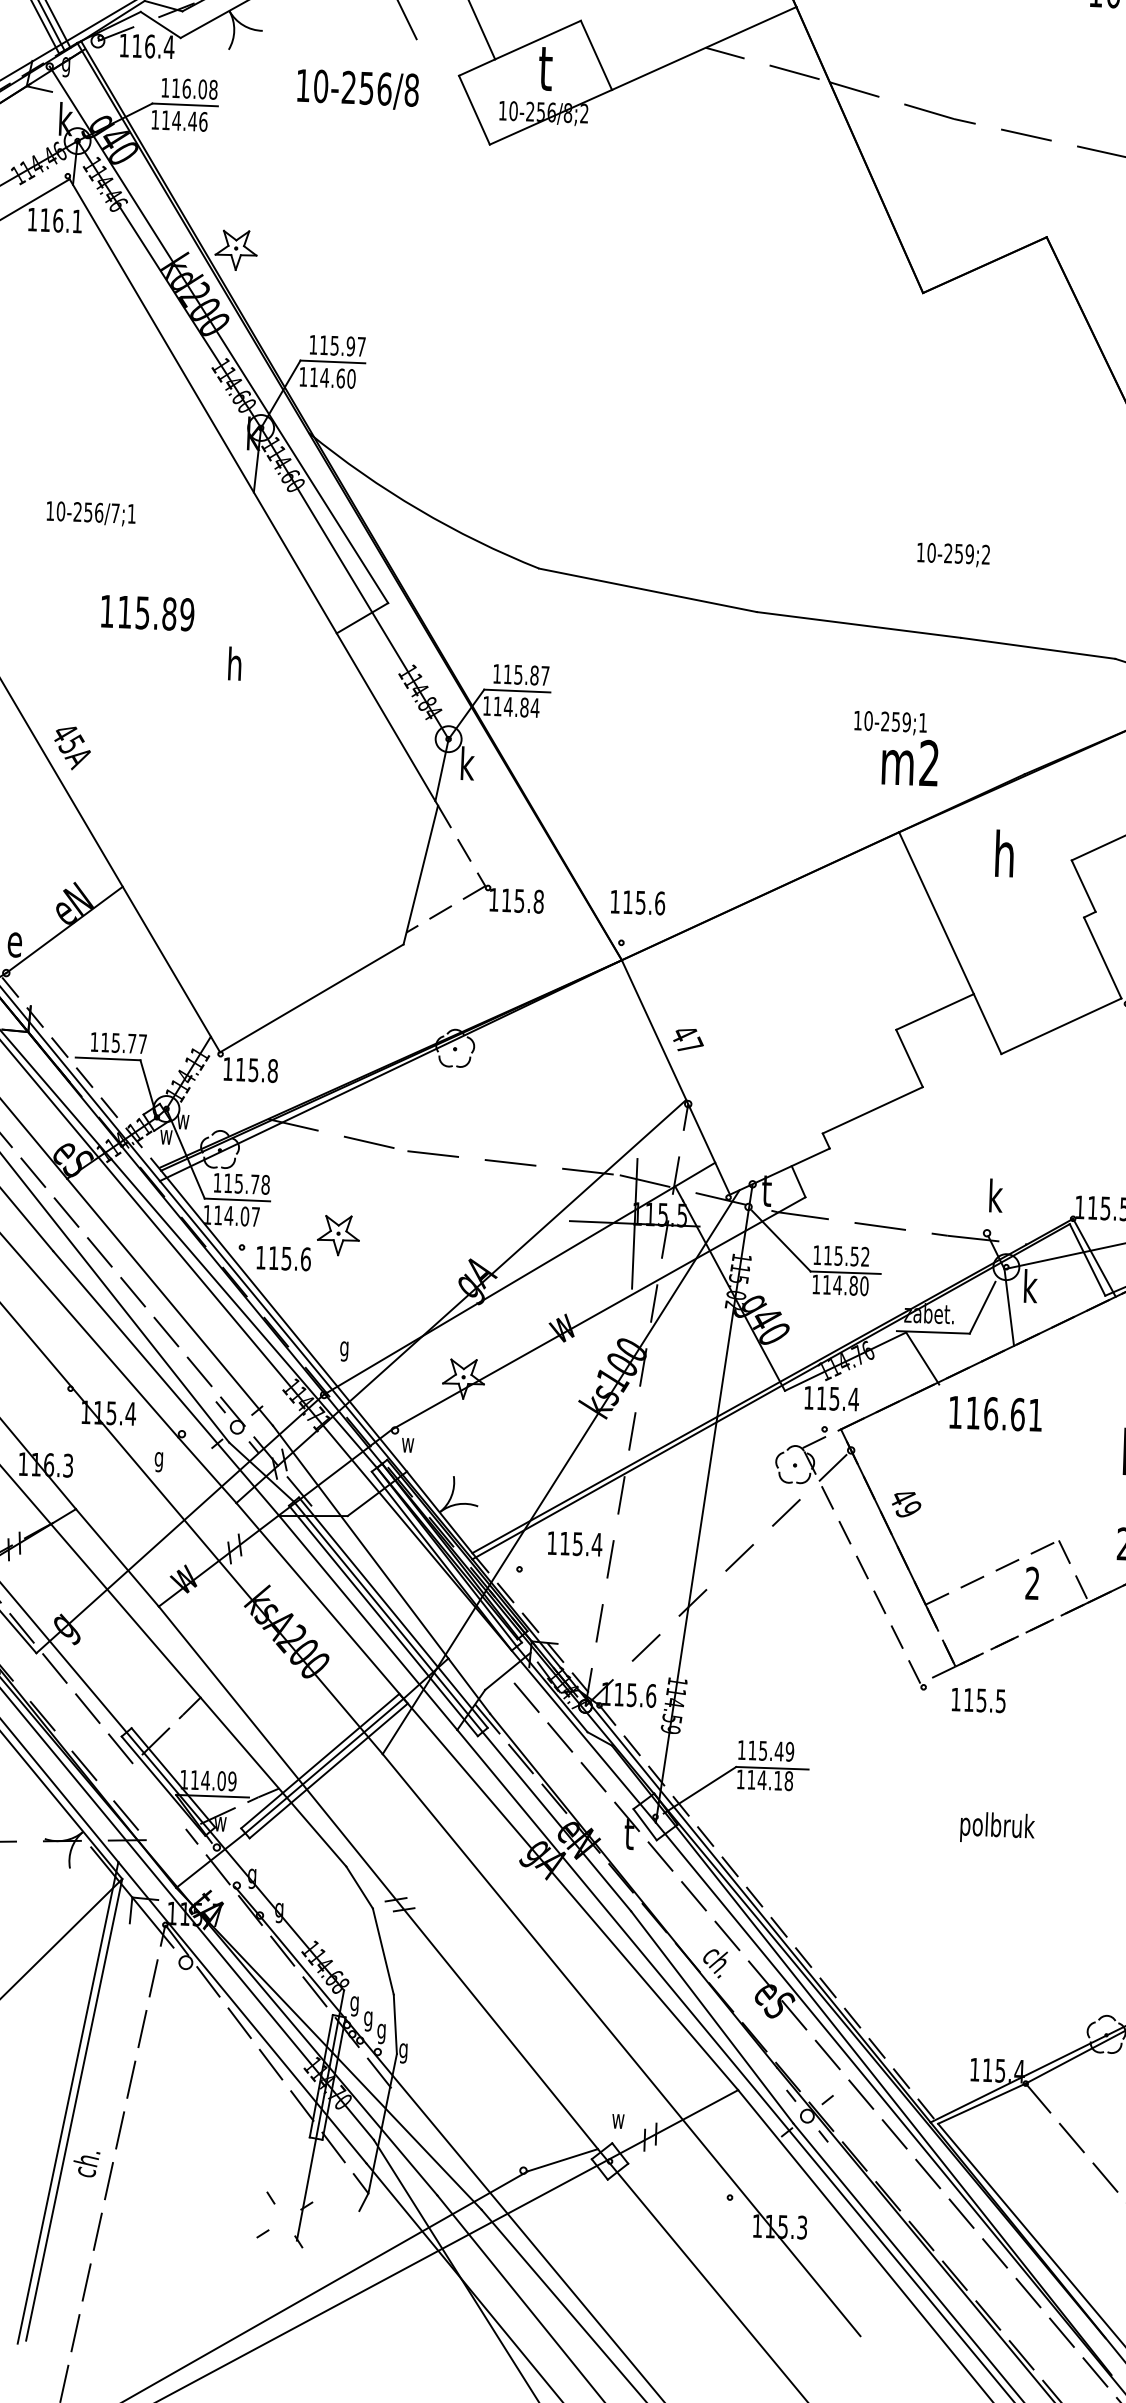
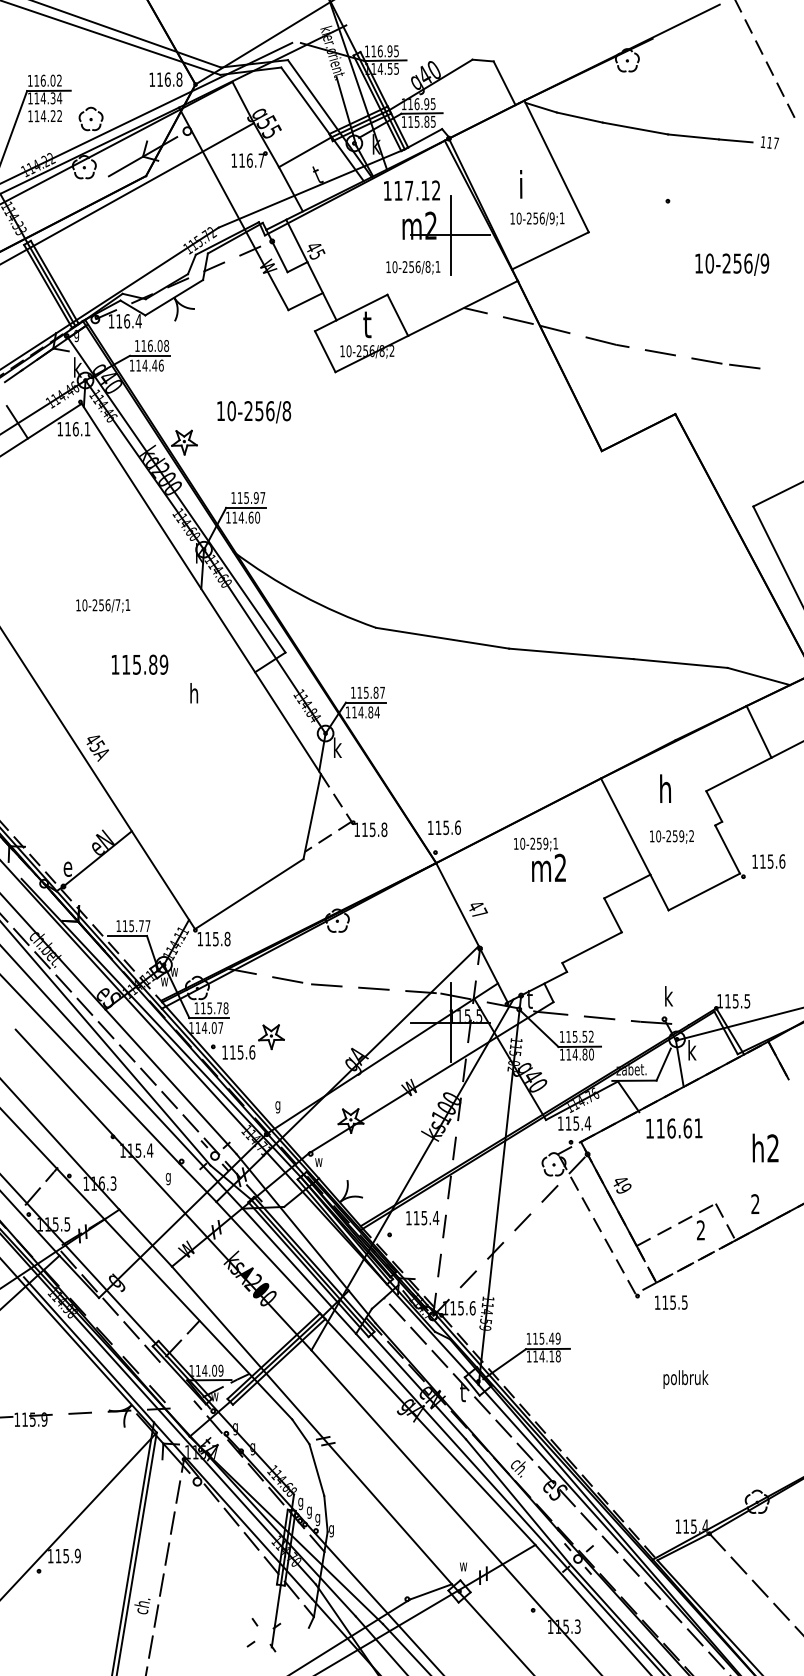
line: (445, 26) -> (305, 301), added
text: (358, 90) -> (254, 412), moved
text: (952, 553) -> (671, 836), moved
text: (895, 747) -> (539, 859), moved

